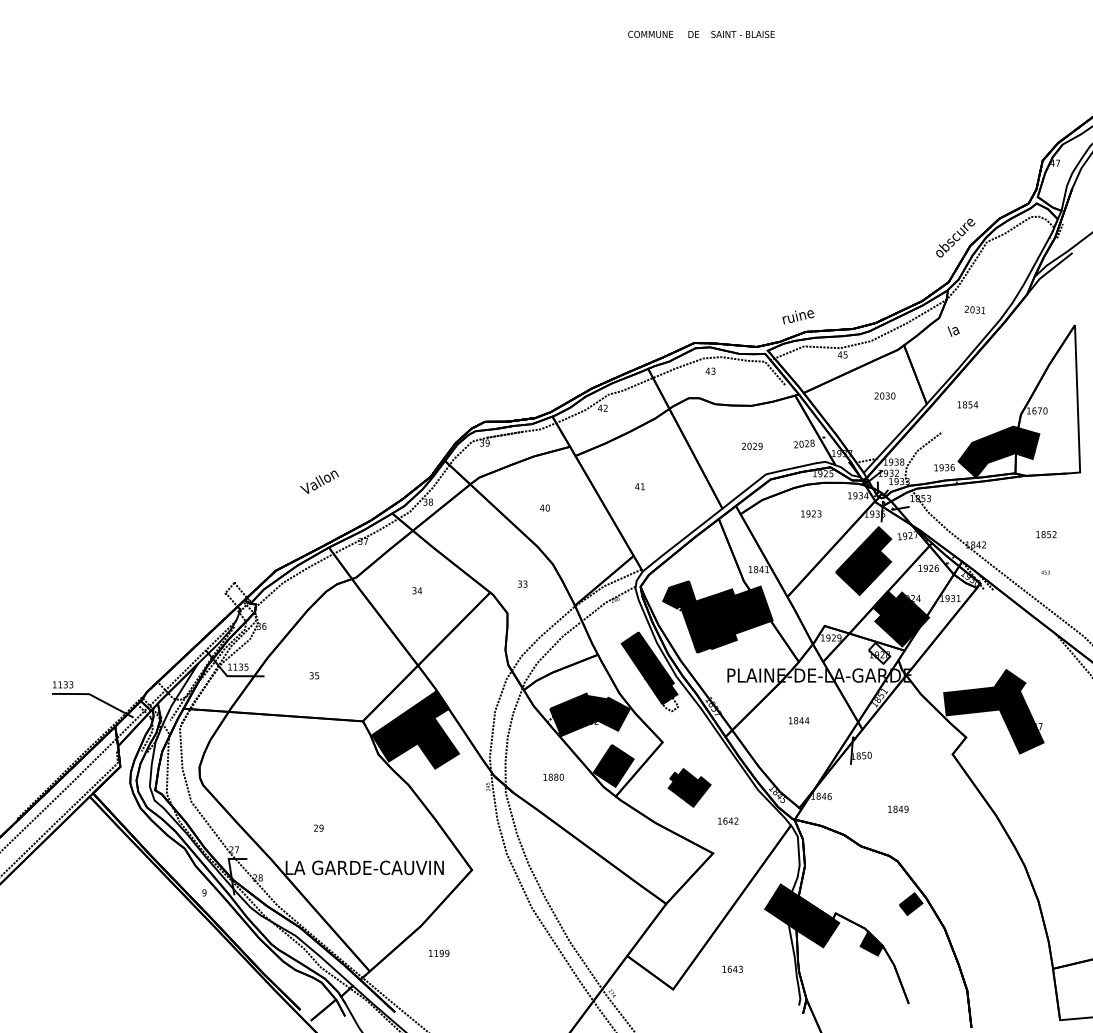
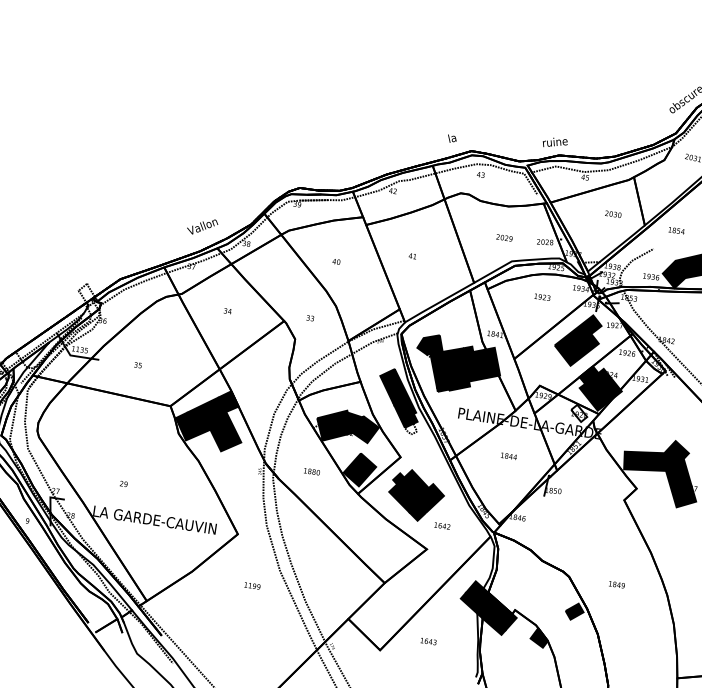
text: (953, 331) -> (452, 139), moved
text: (319, 481) -> (202, 226), moved
part: (689, 787) -> (416, 495), size x1.67
text: (898, 808) -> (617, 584), moved
text: (439, 953) -> (252, 586), moved

